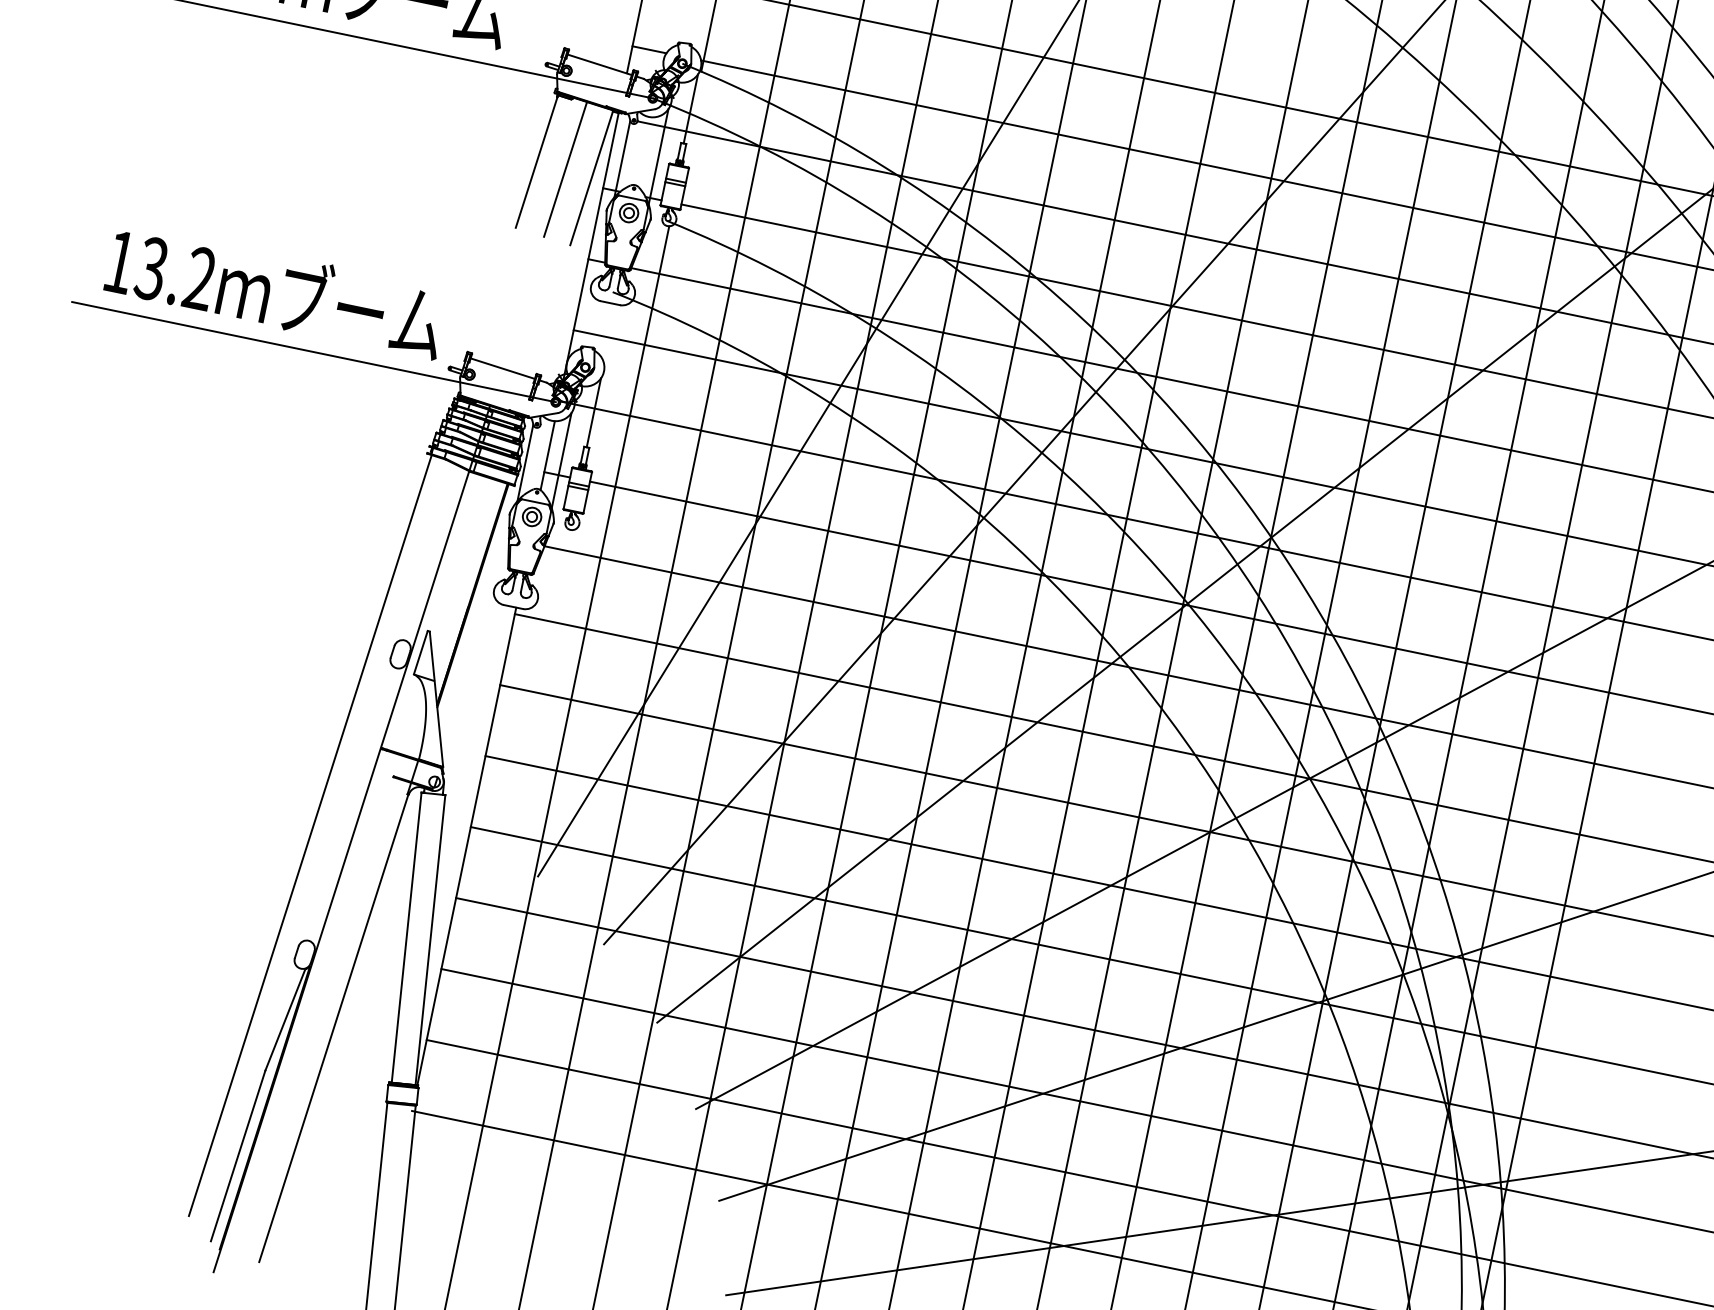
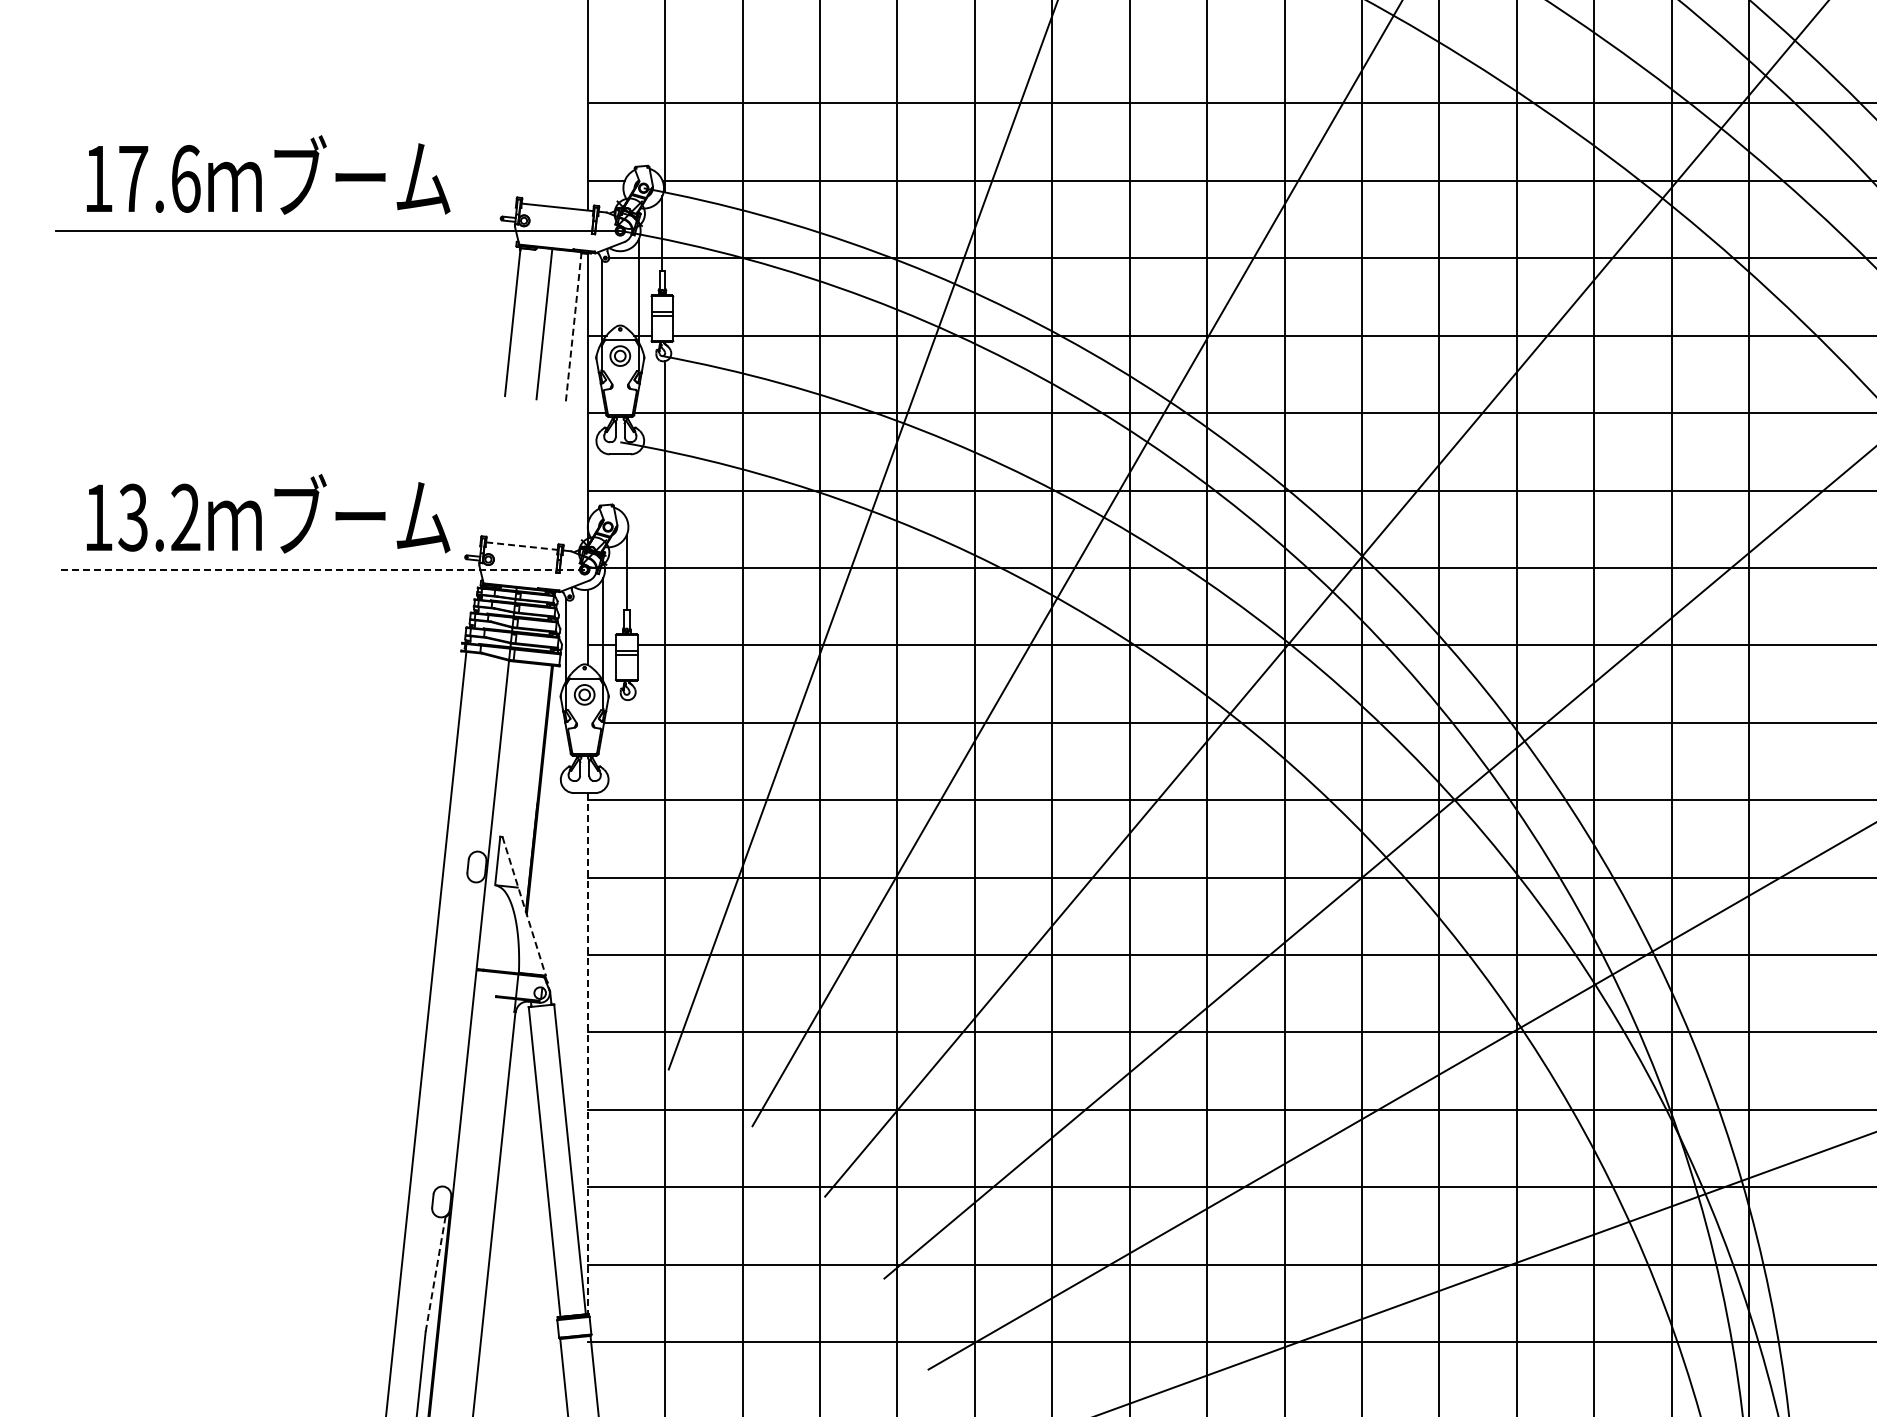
line: (591, 178) -> (573, 327), solid -> dashed
line: (313, 351) -> (320, 569), solid -> dashed
line: (502, 368) -> (521, 546), solid -> dashed
line: (436, 699) -> (524, 906), solid -> dashed
line: (466, 846) -> (587, 1053), solid -> dashed
line: (285, 1019) -> (435, 1273), solid -> dashed

